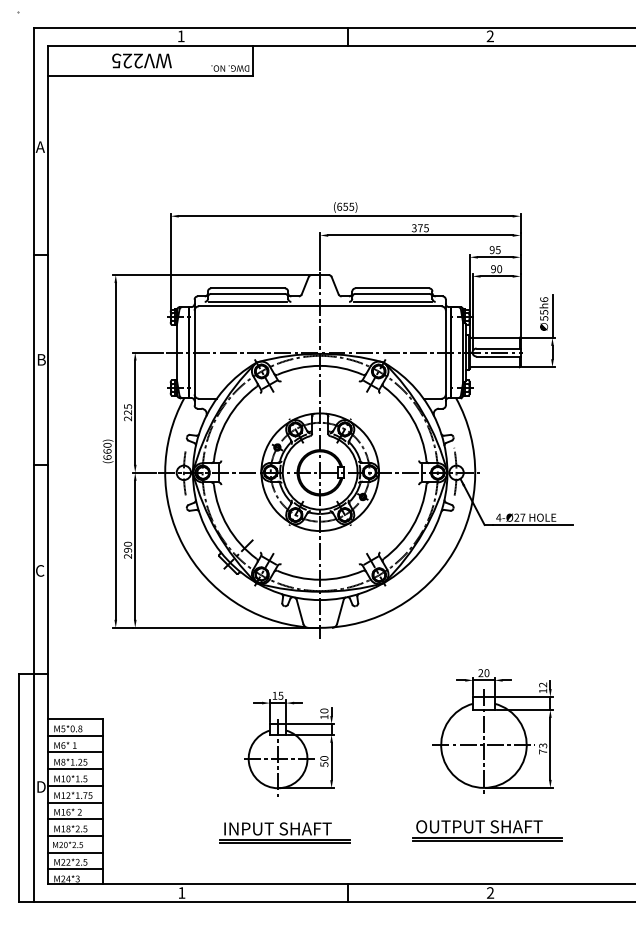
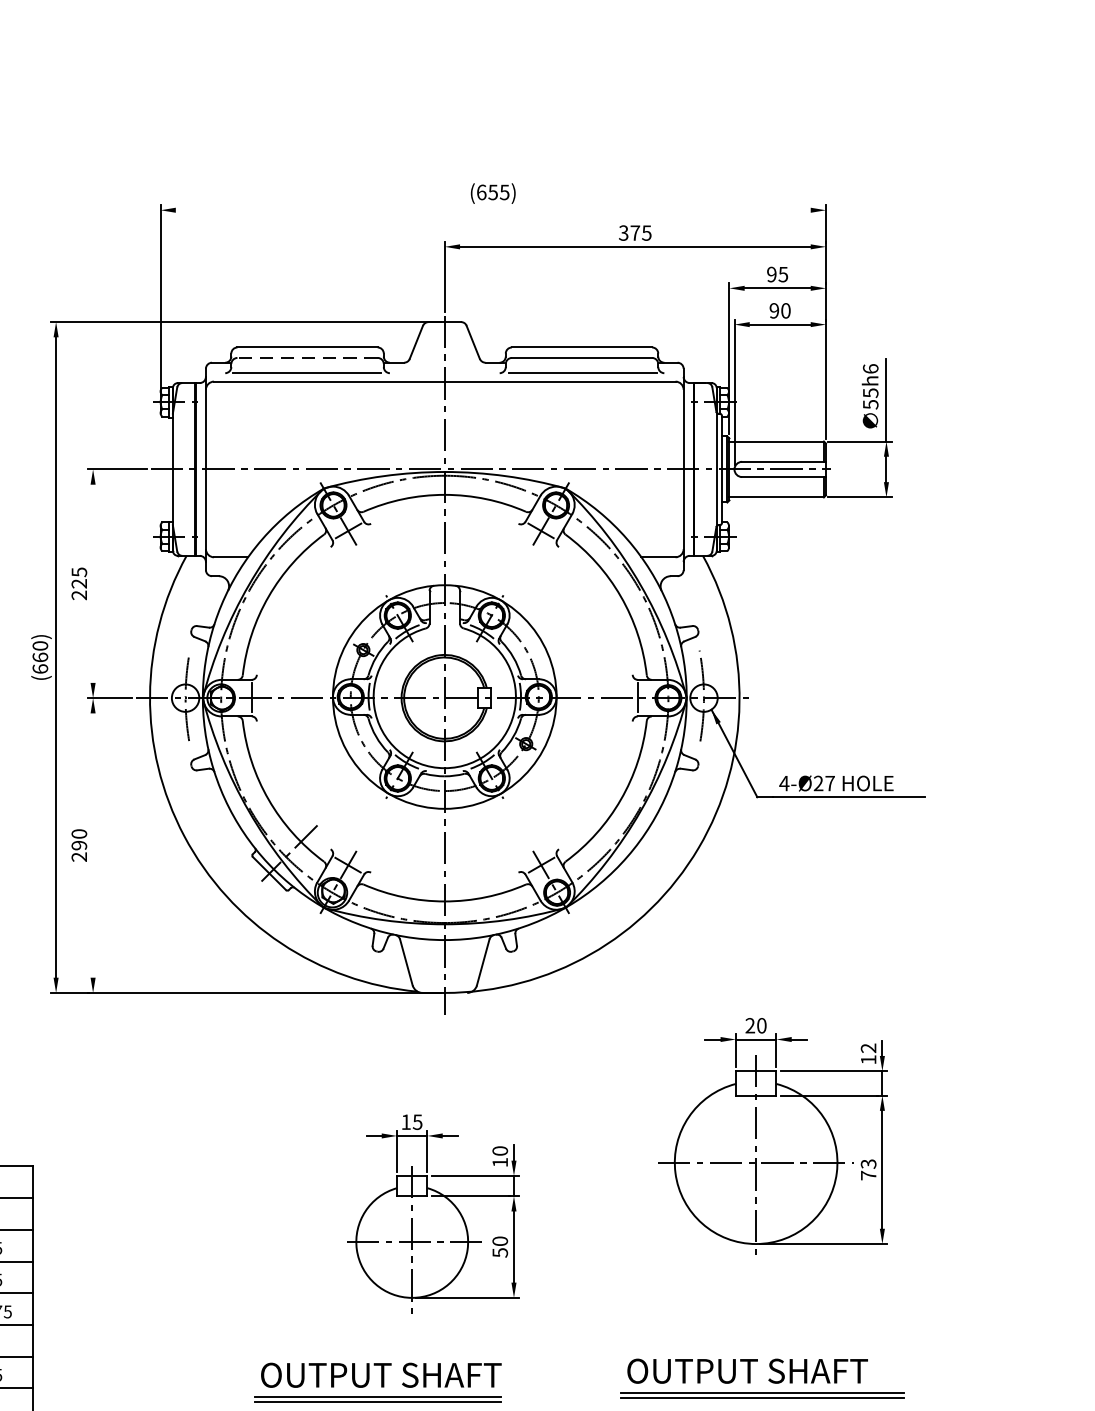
line: (345, 216) -> (492, 210), removed
line: (248, 293) -> (308, 357), solid -> dashed
line: (135, 412) -> (93, 583), removed
line: (135, 549) -> (93, 843), removed
part: (492, 731) -> (772, 1136), moved
part: (289, 743) -> (433, 1212), moved
text: (286, 828) -> (380, 1374), INPUT SHAFT -> OUTPUT SHAFT

